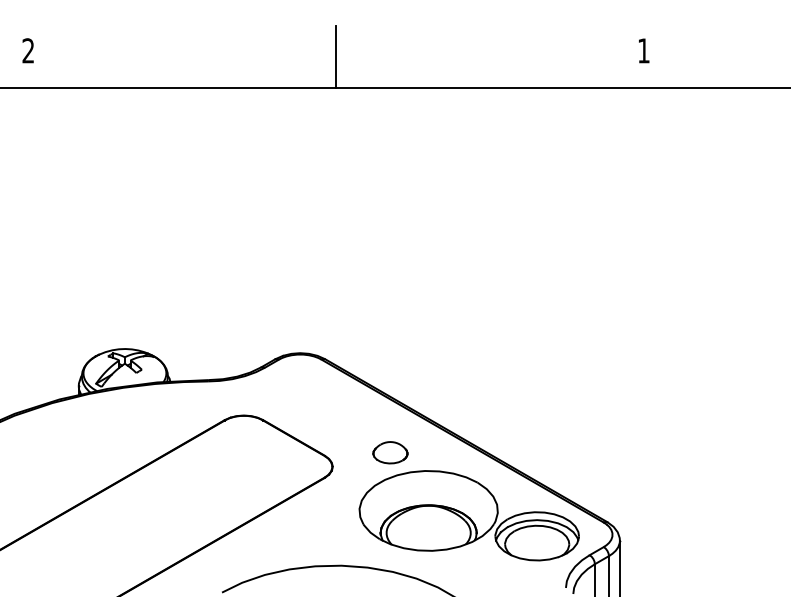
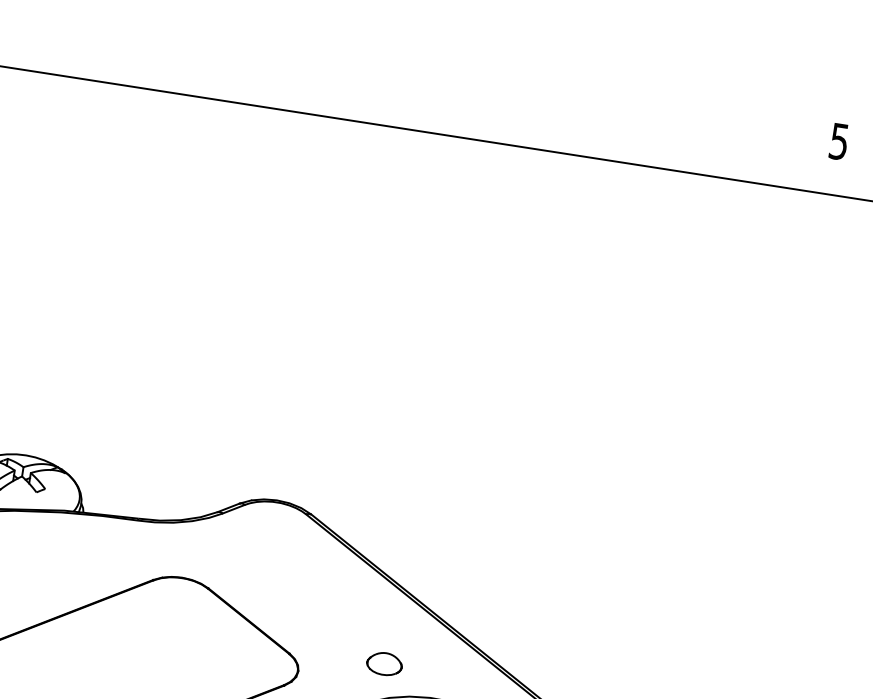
text: (643, 50) -> (838, 140), 1 -> 5
line: (336, 56) -> (395, 81), removed
part: (390, 452) -> (384, 663), size x0.7

